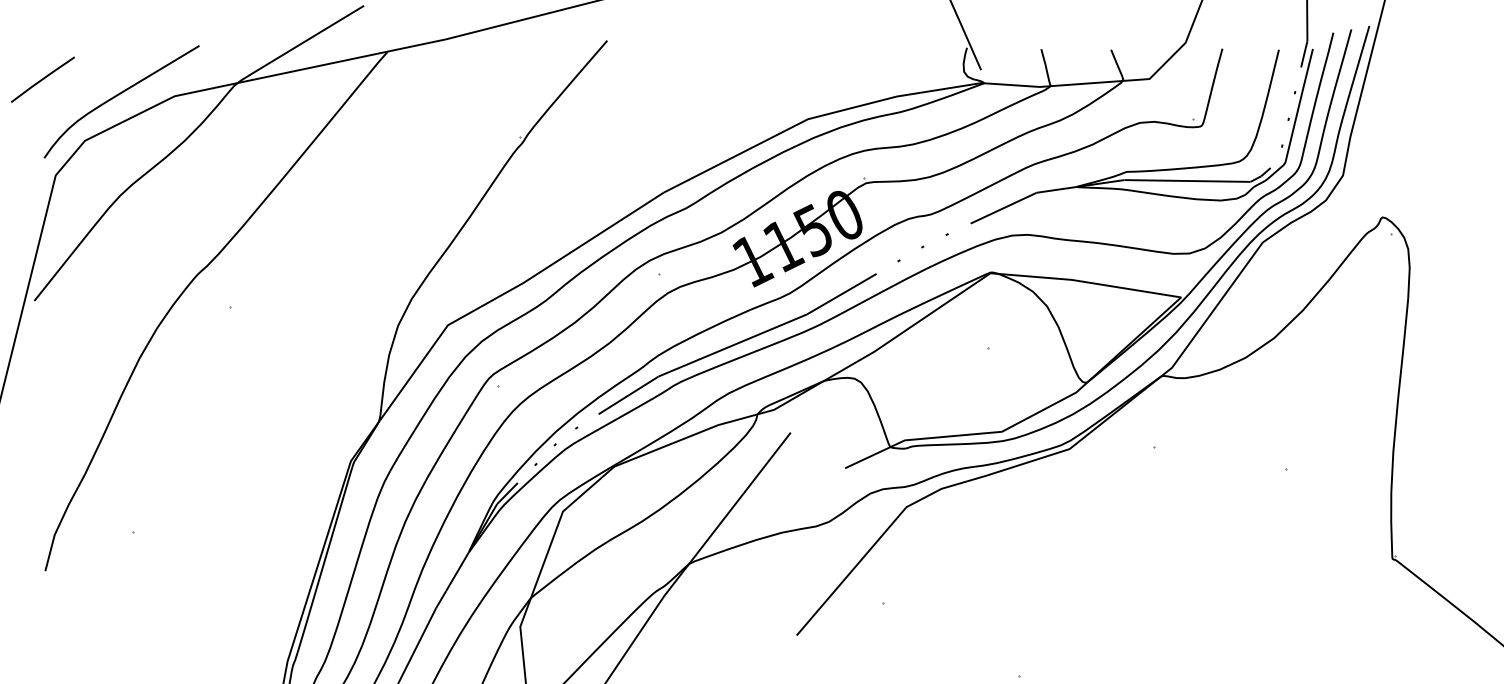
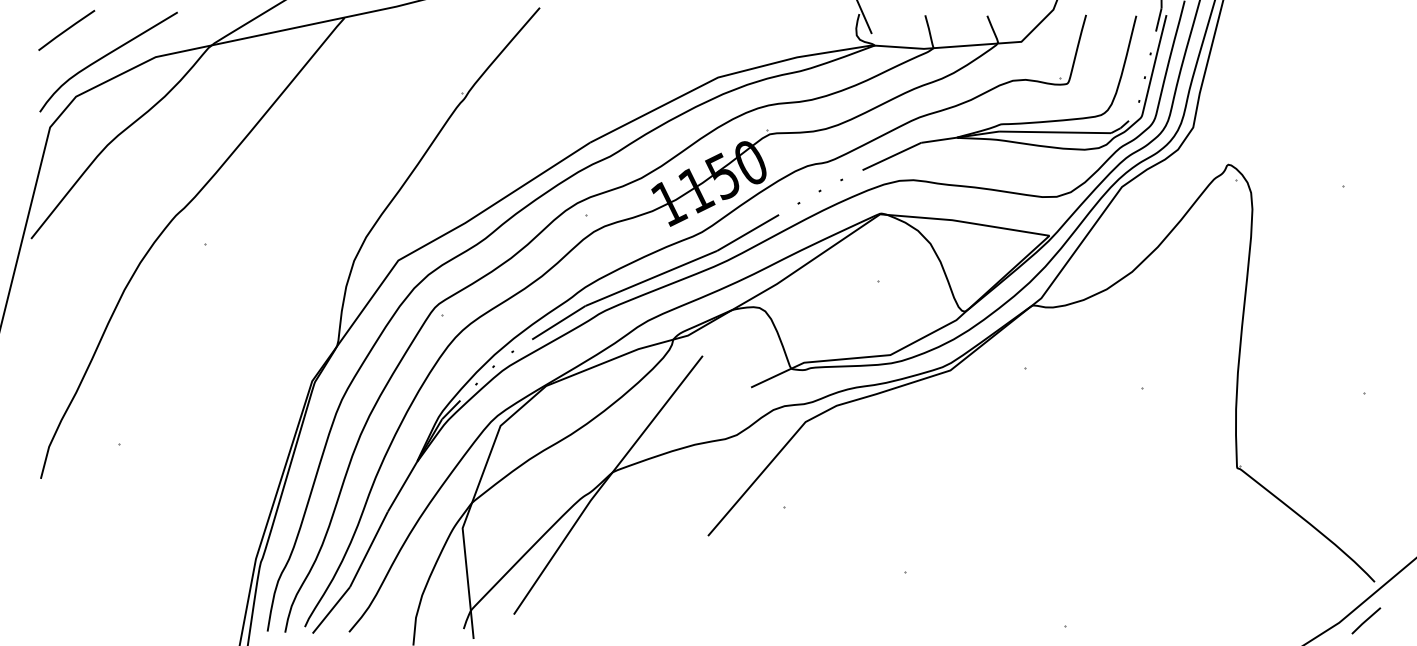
line: (42, 78) -> (66, 29), moved

